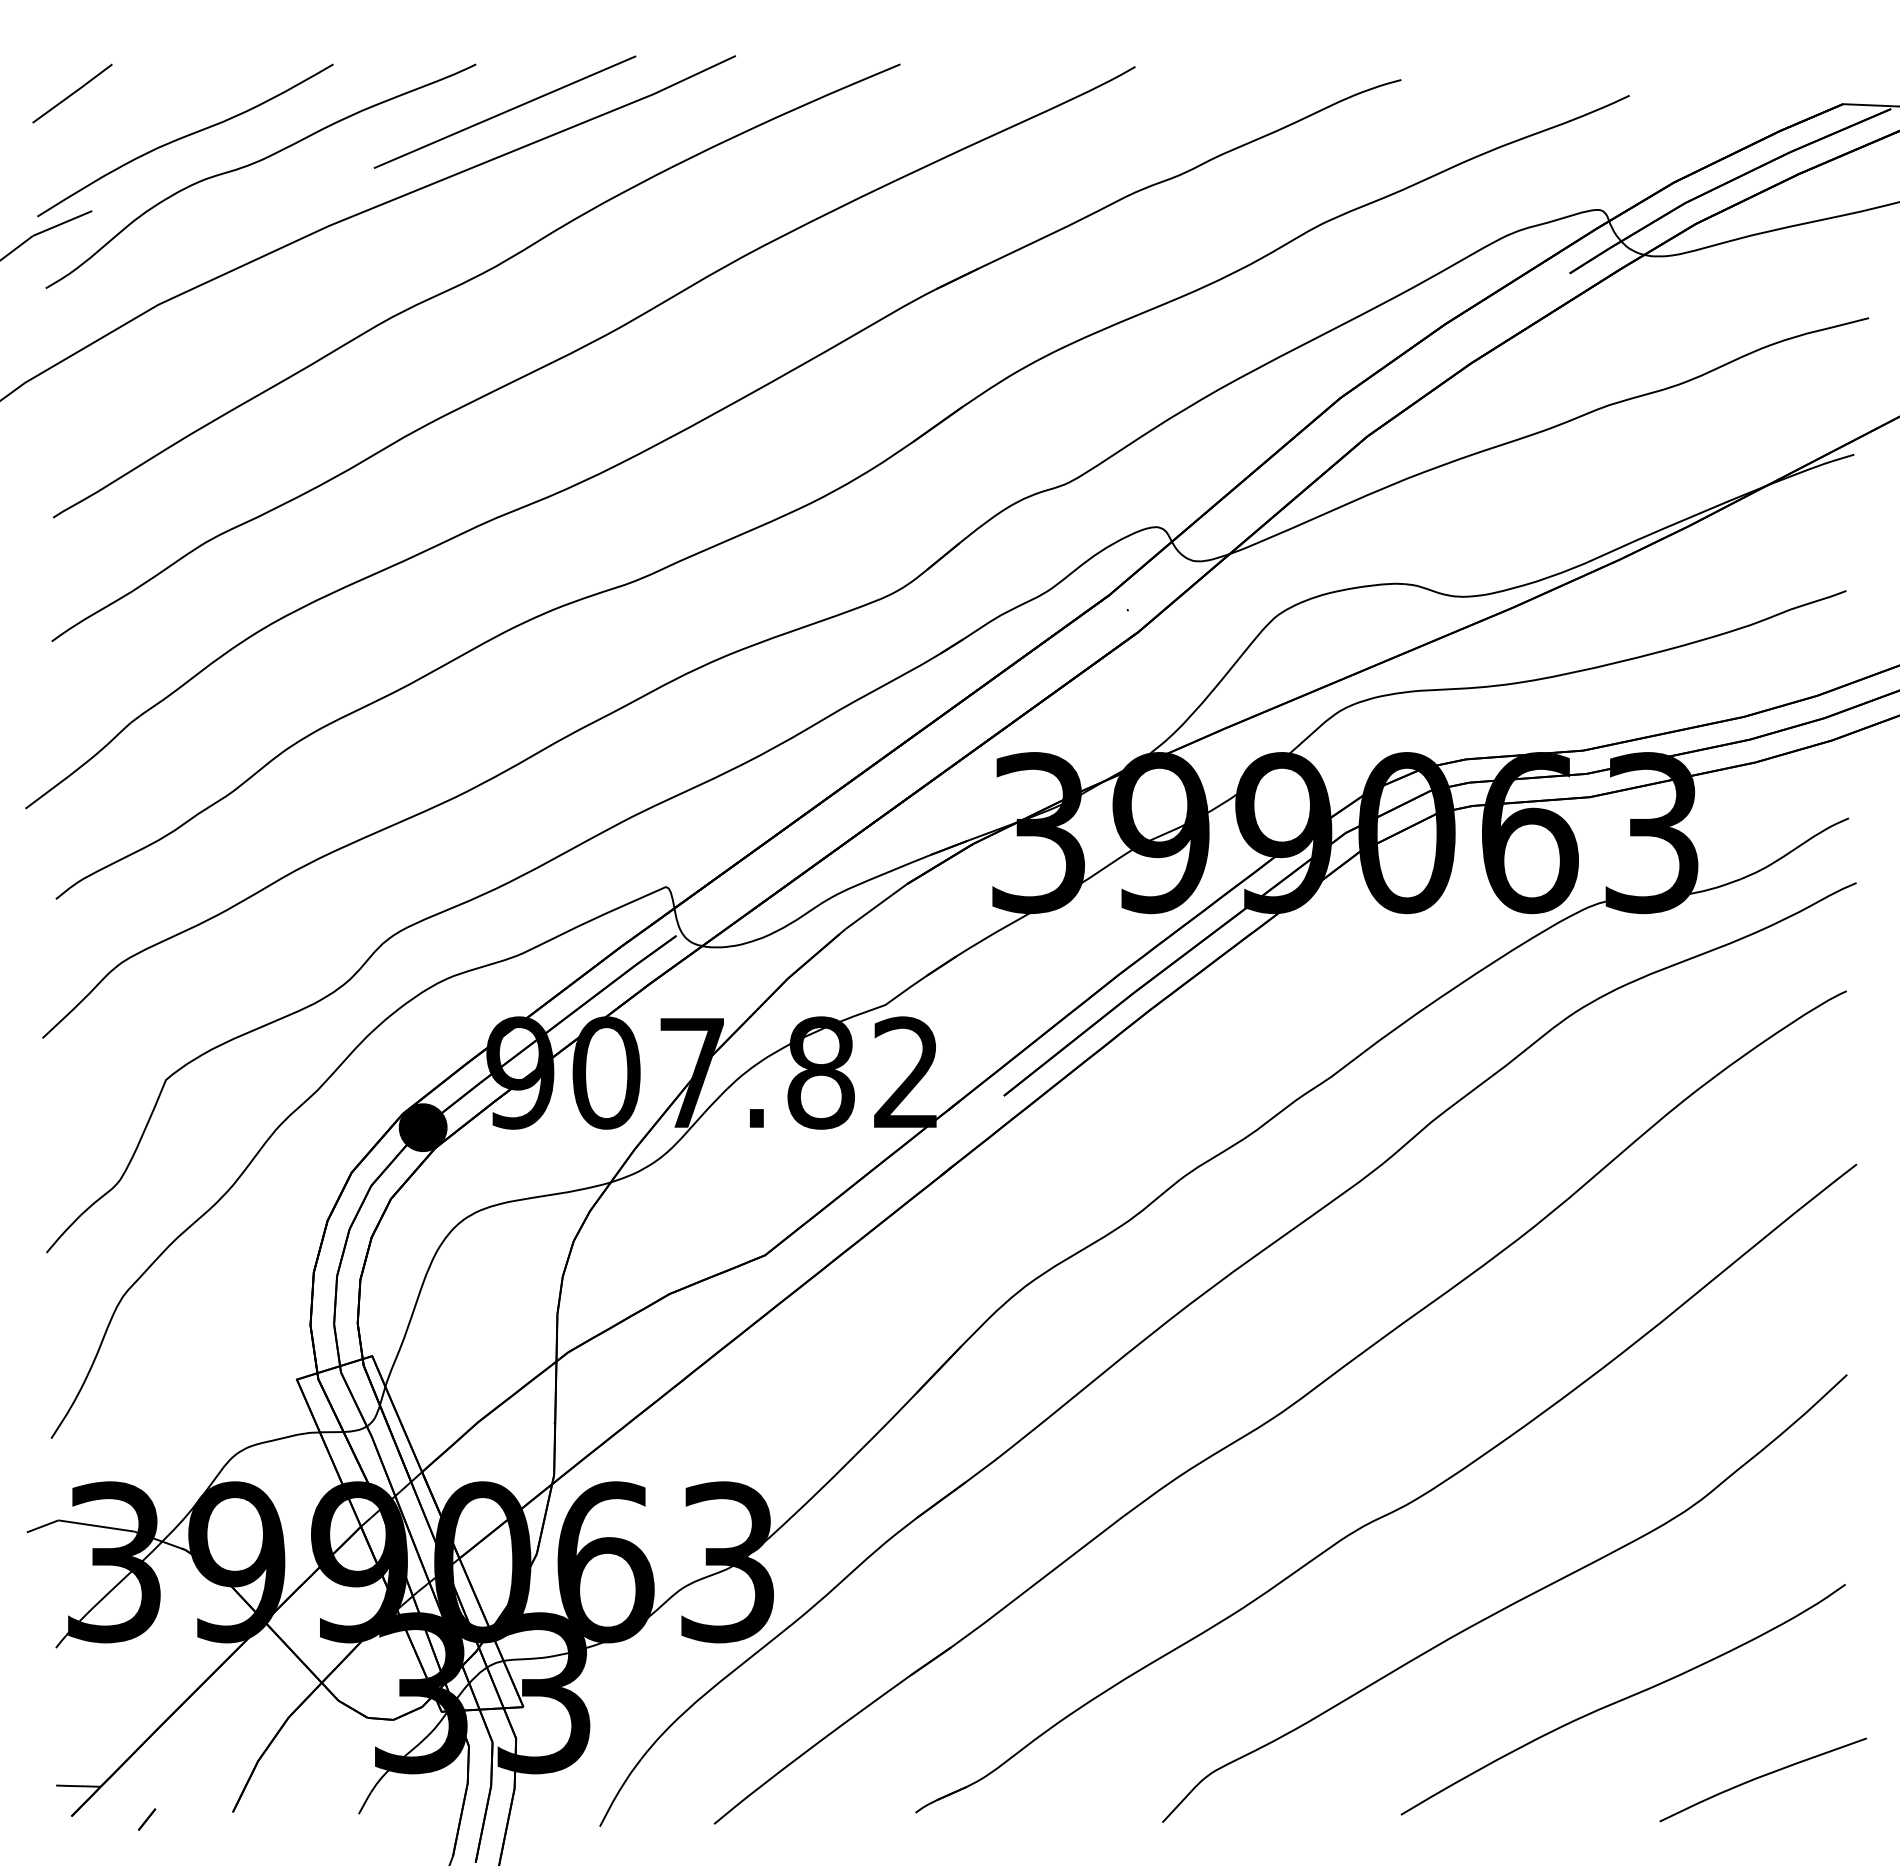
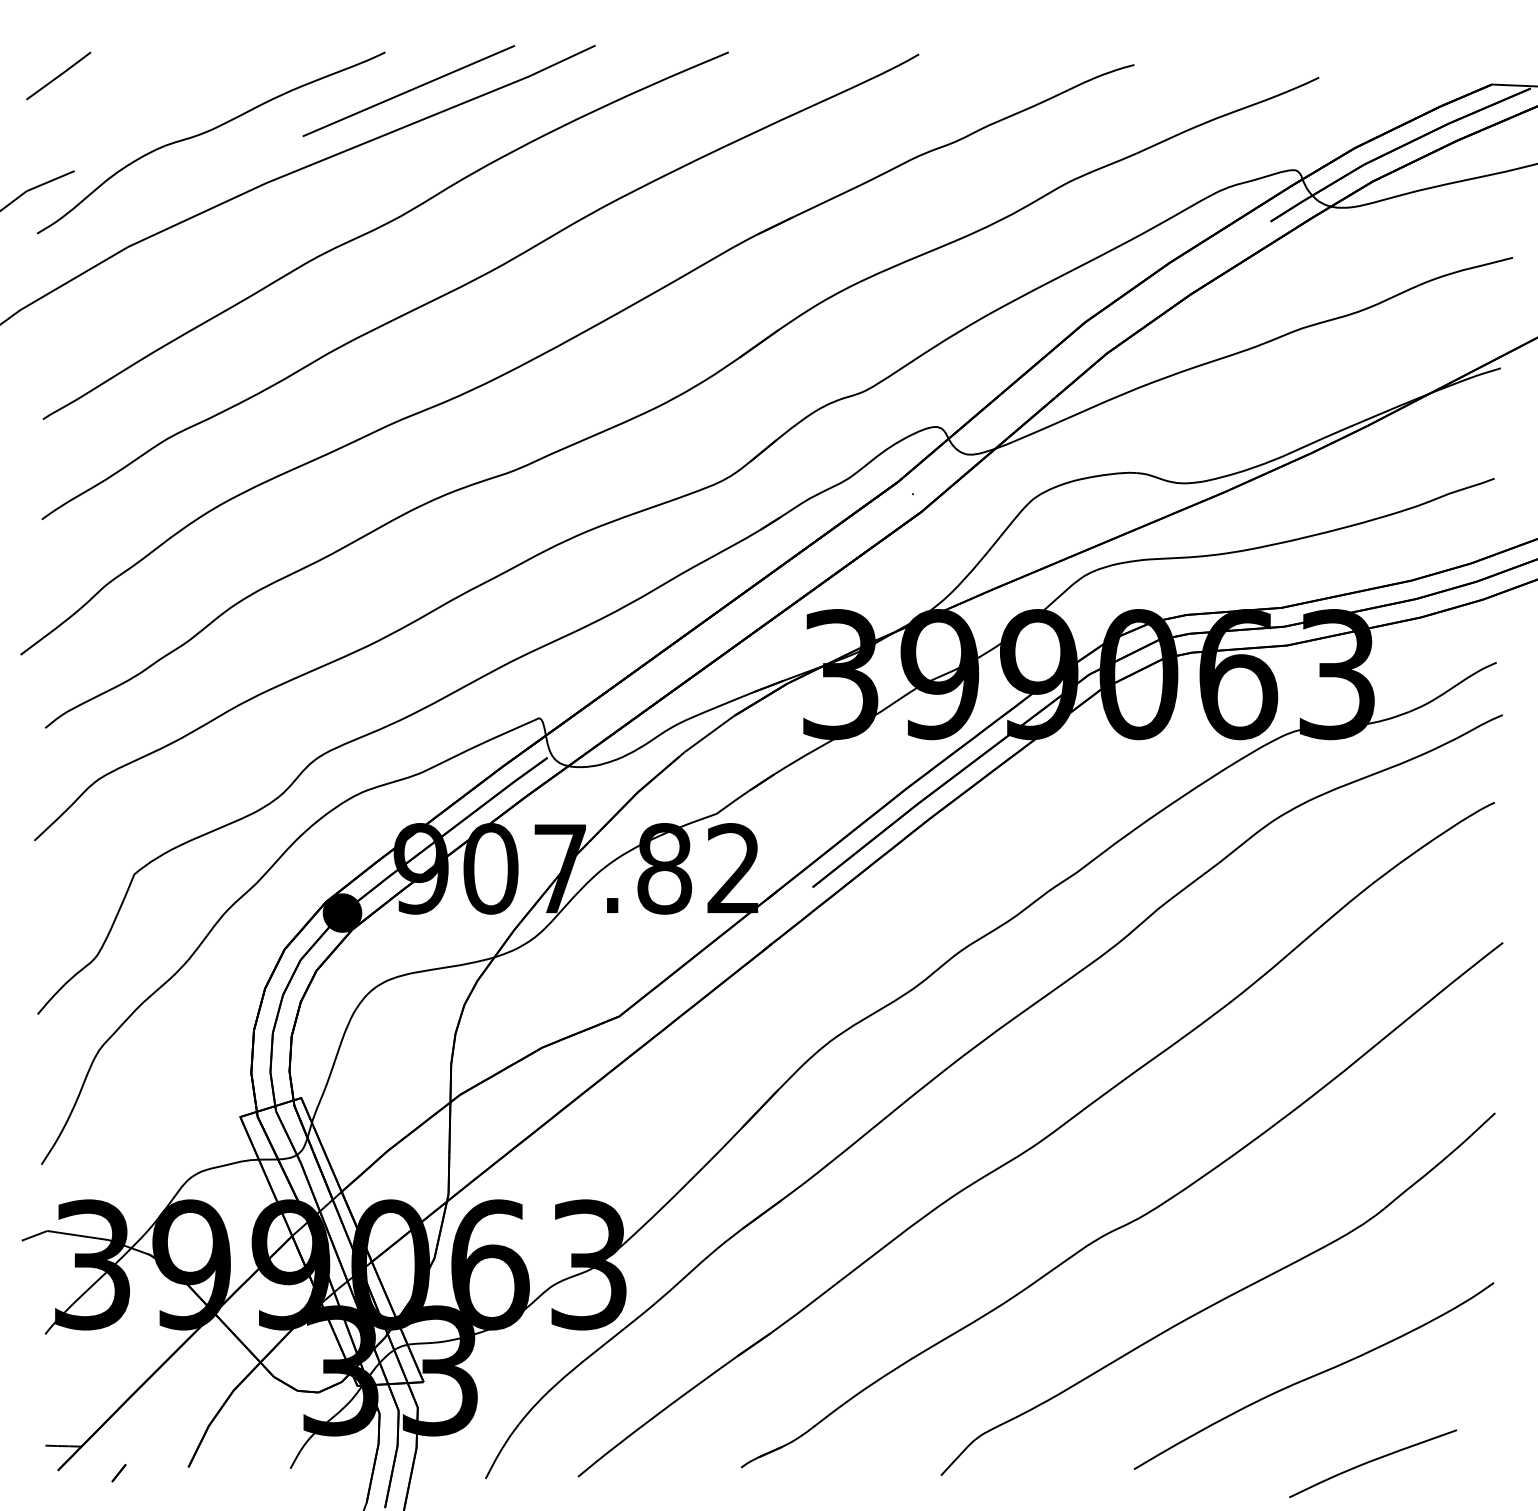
curve: (183, 138) -> (148, 112), removed
curve: (1762, 1777) -> (1372, 1461), moved

